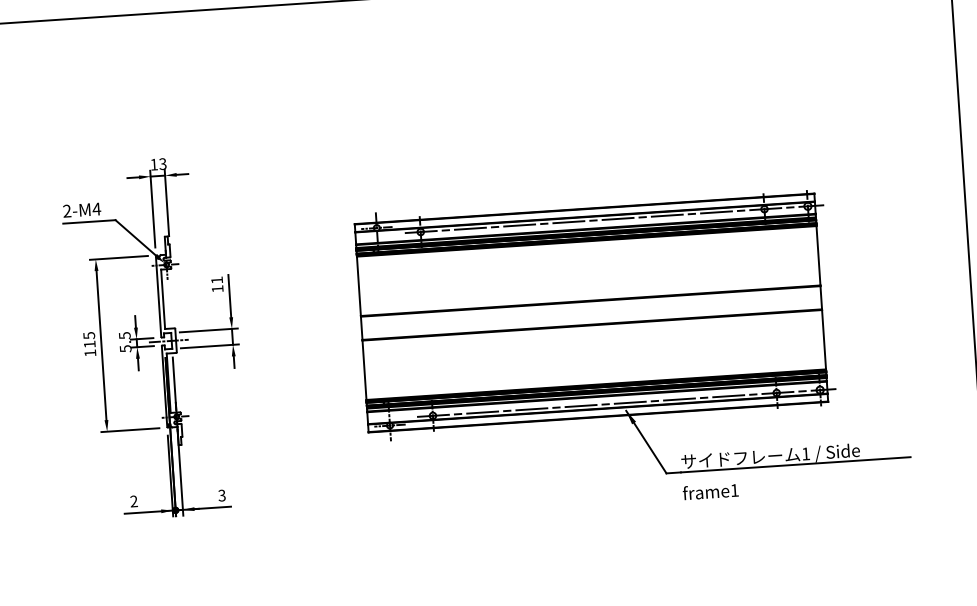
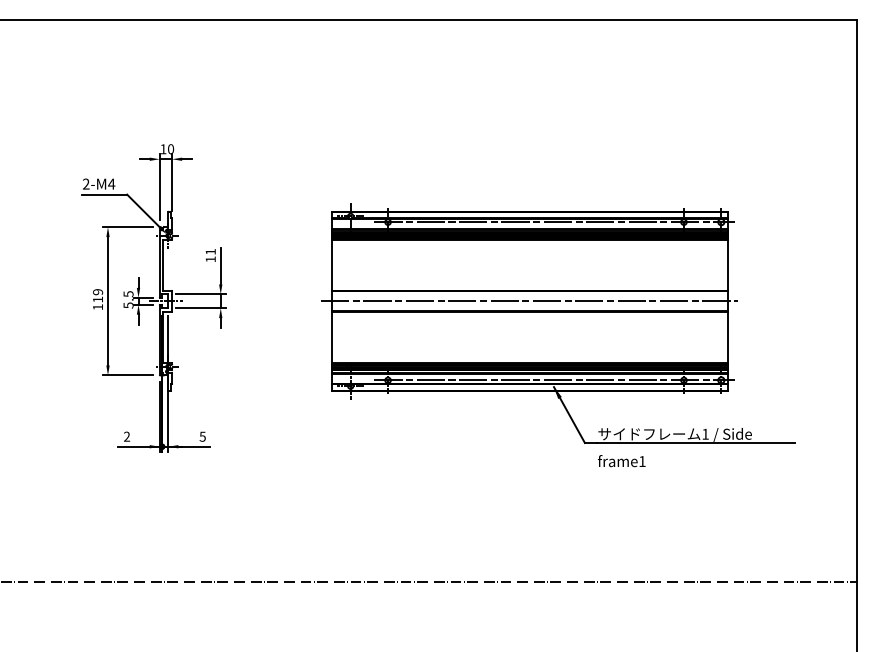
text: (163, 164) -> (171, 149), 13 -> 10
line: (591, 313) -> (529, 301), added
text: (88, 336) -> (97, 292), 115 -> 119
text: (221, 495) -> (202, 436), 3 -> 5

